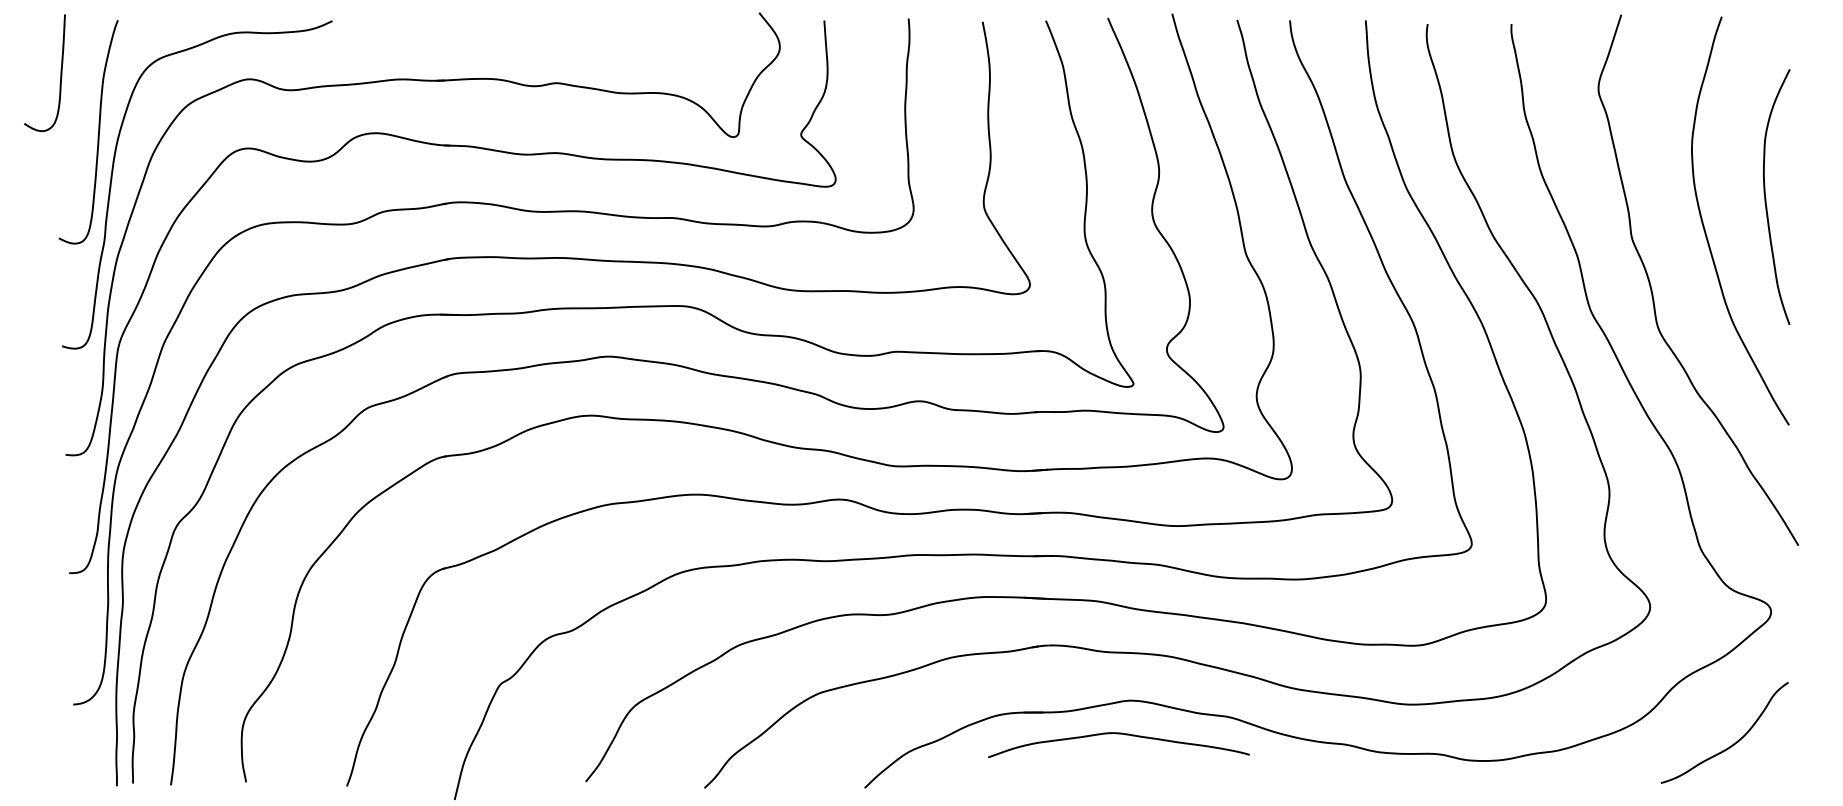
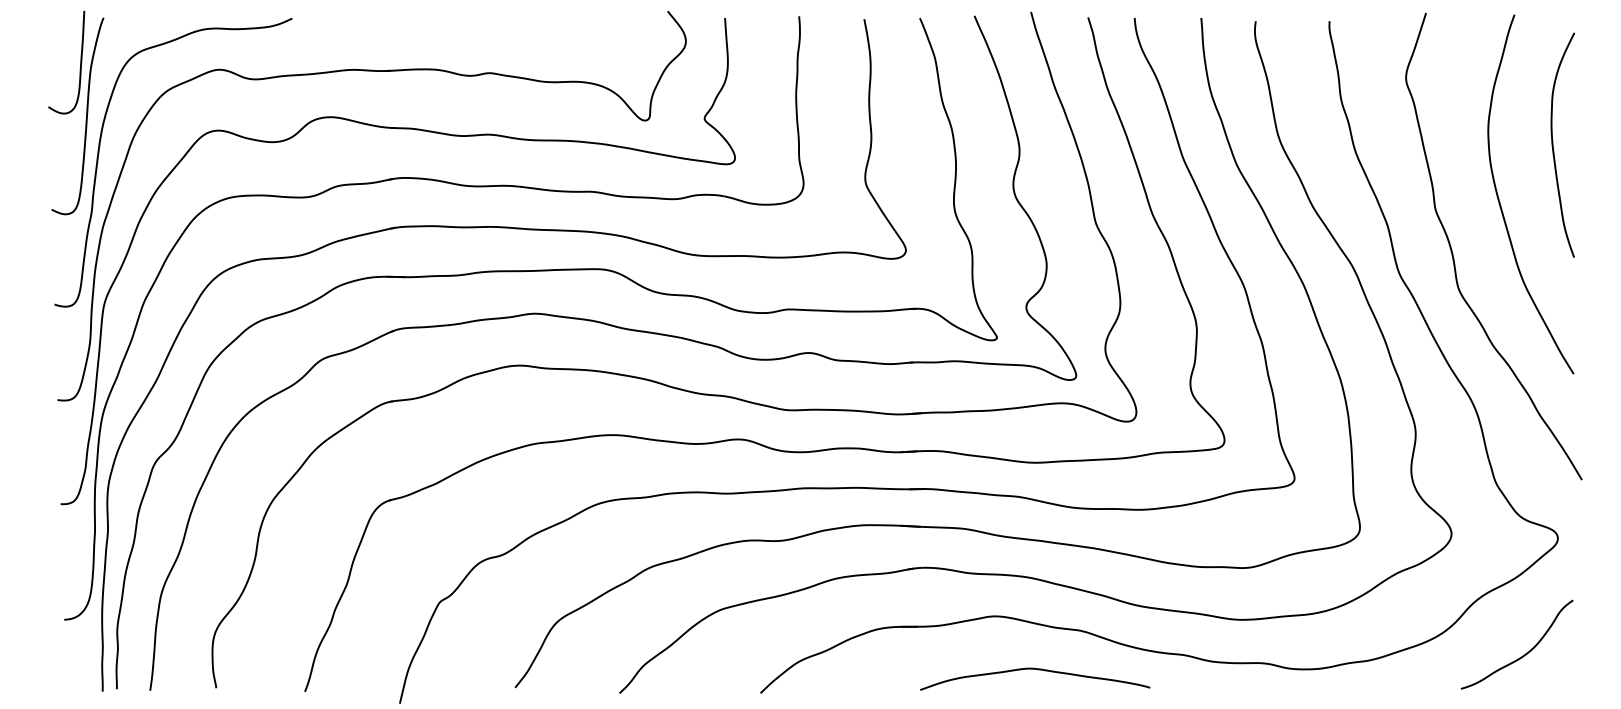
curve: (60, 73) -> (80, 62), moved
curve: (1766, 197) -> (1553, 145), moved
curve: (1118, 734) -> (1034, 669), moved

